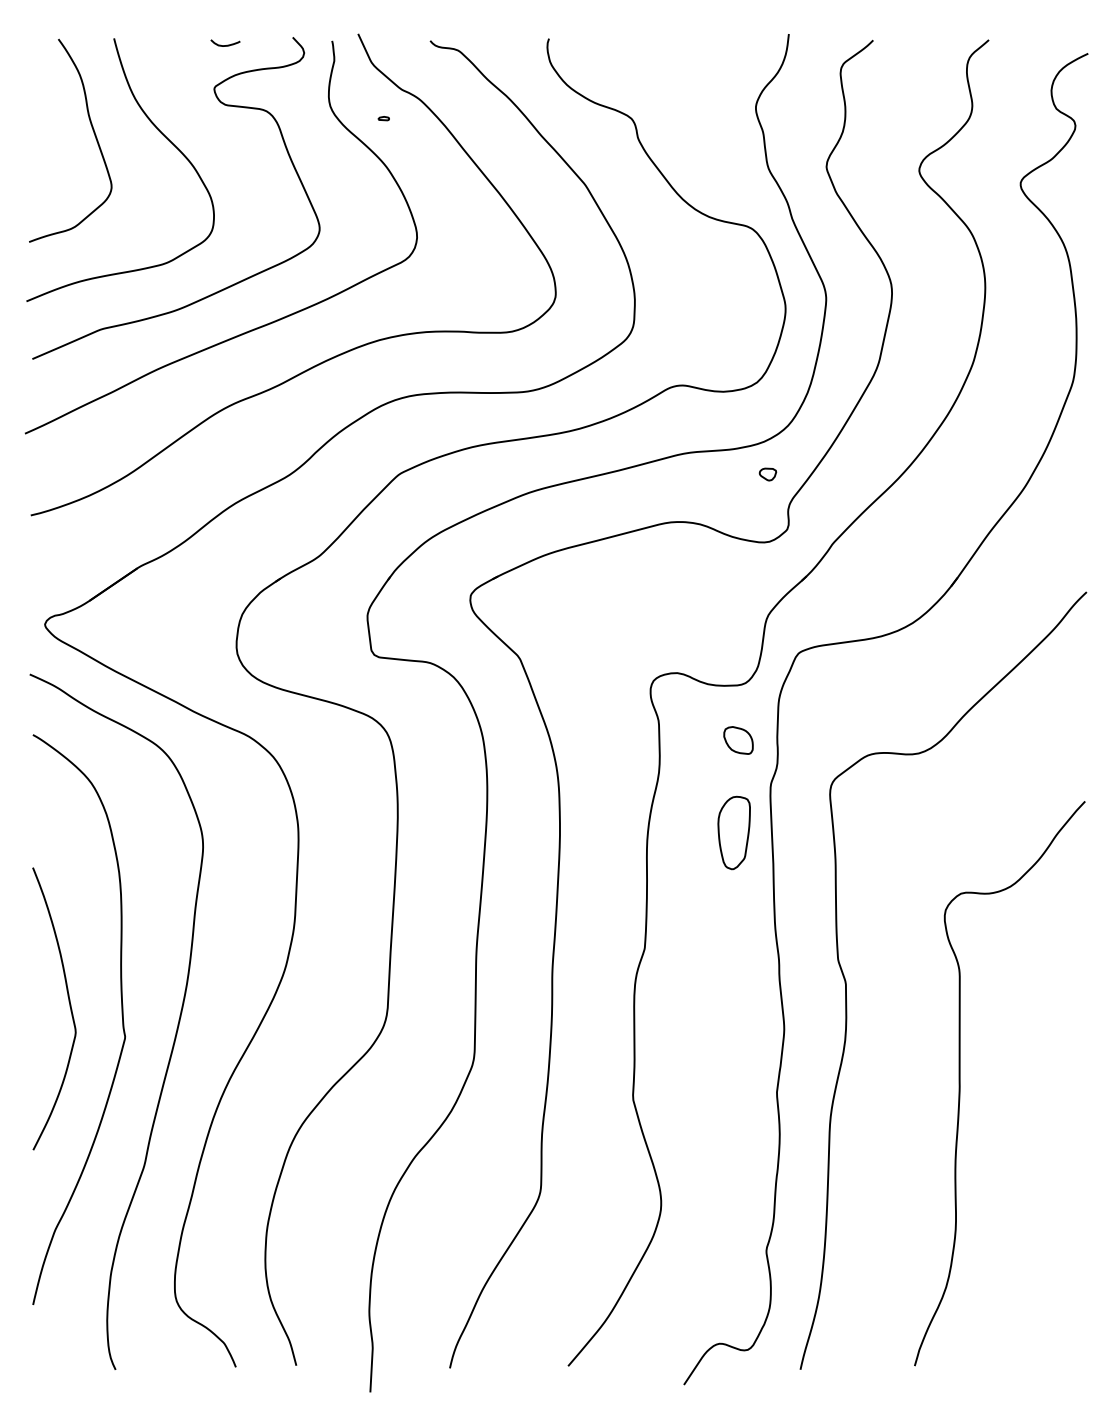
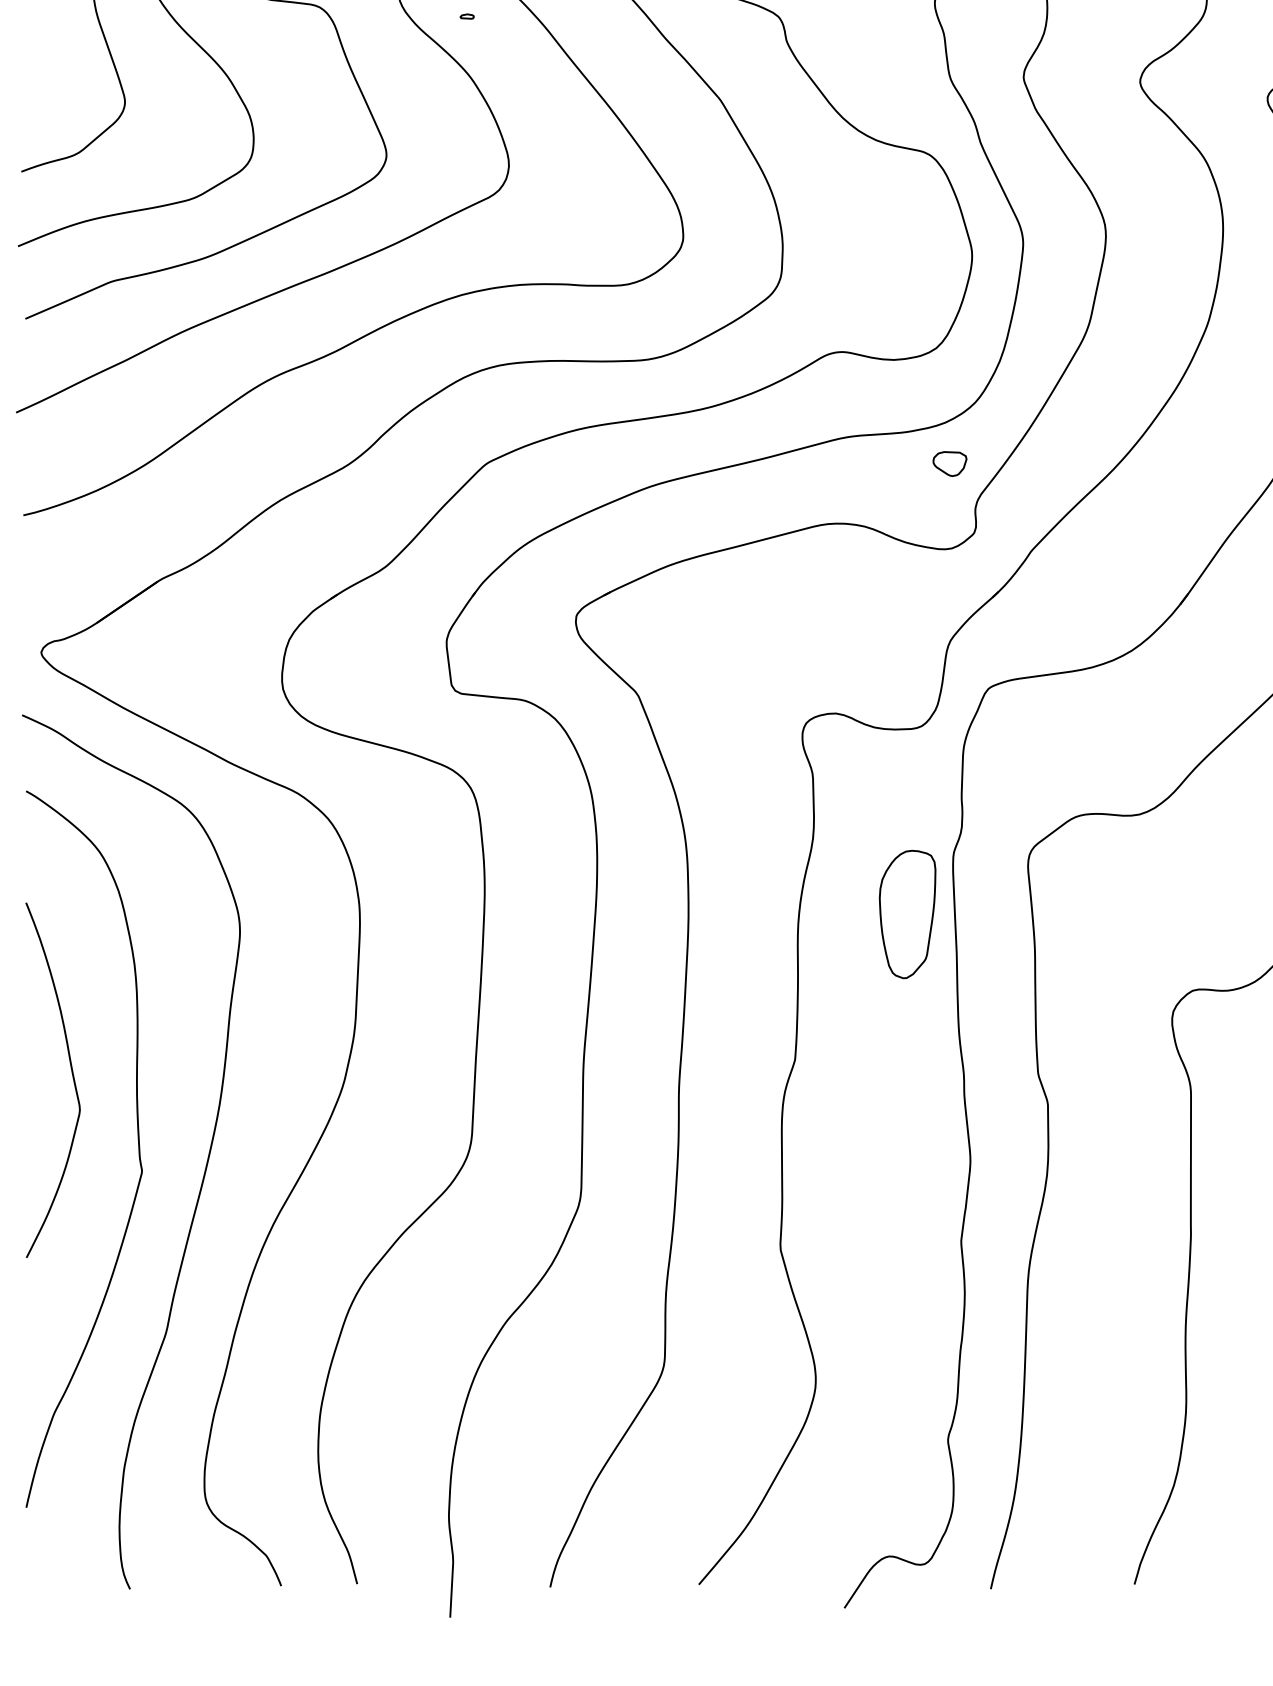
part: (767, 474) -> (949, 463), size x1.6
part: (738, 740) -> (912, 798), removed
part: (733, 832) -> (906, 913), size x1.4
curve: (69, 1006) -> (72, 1077), moved

